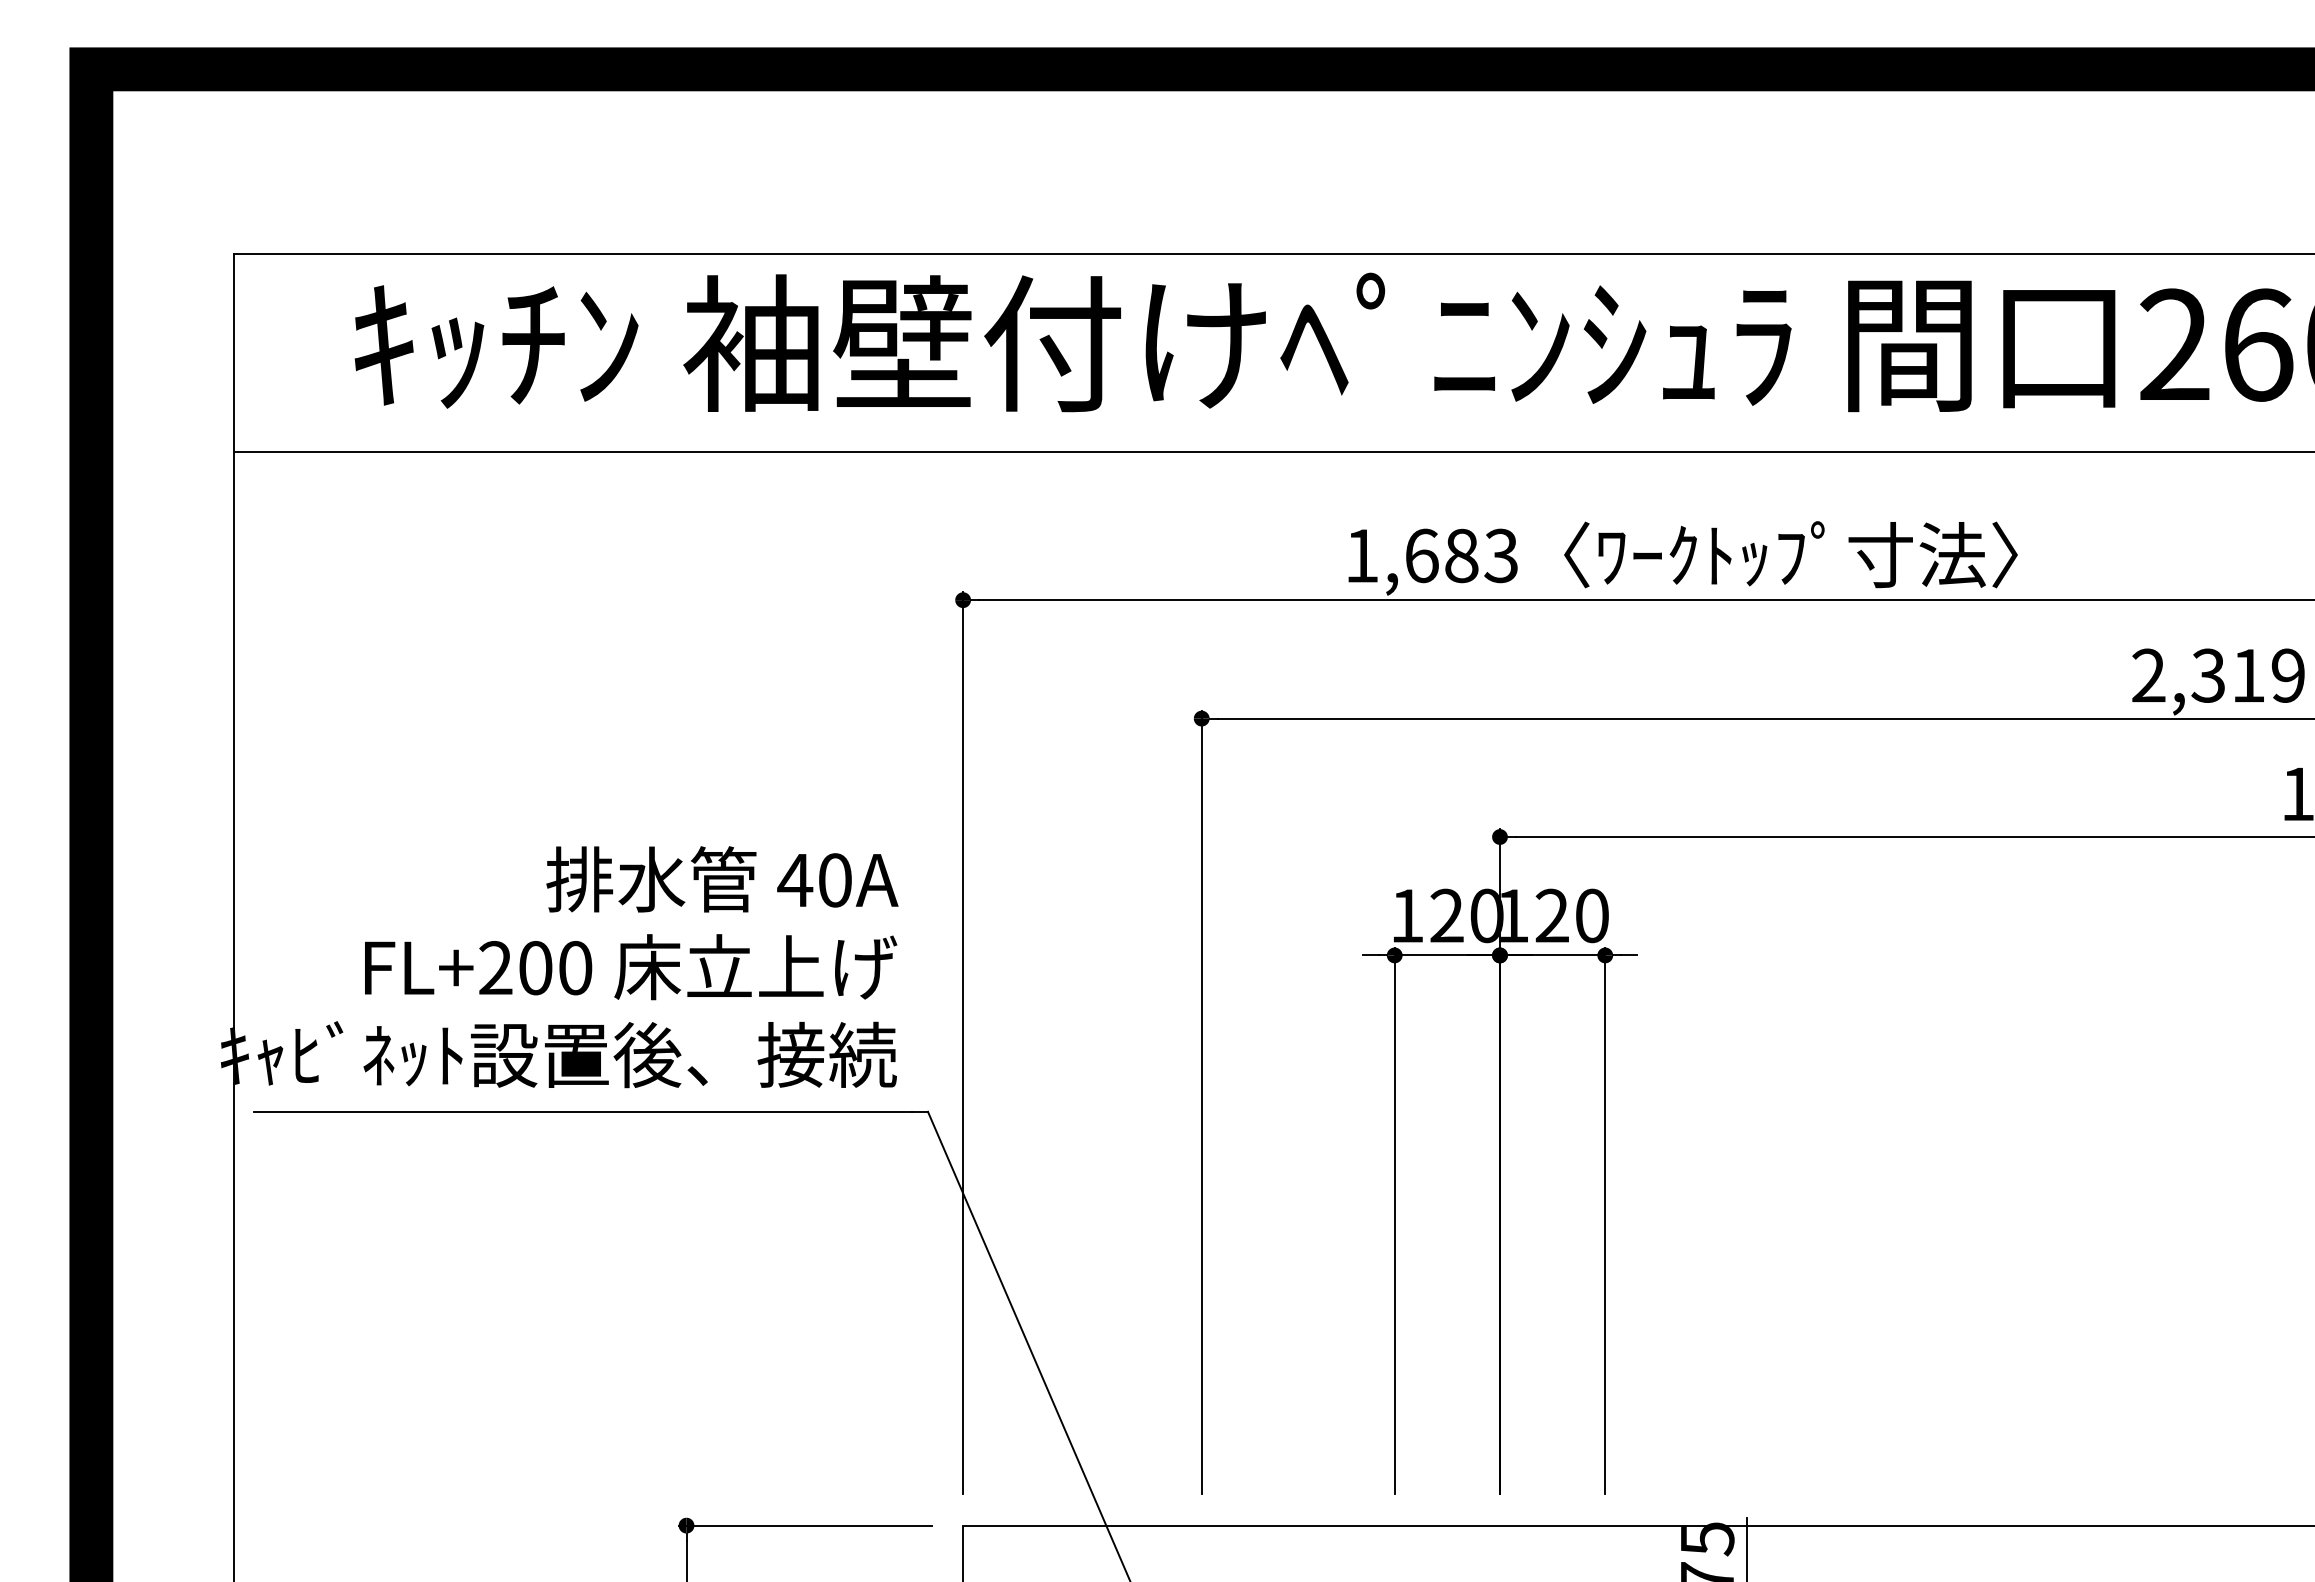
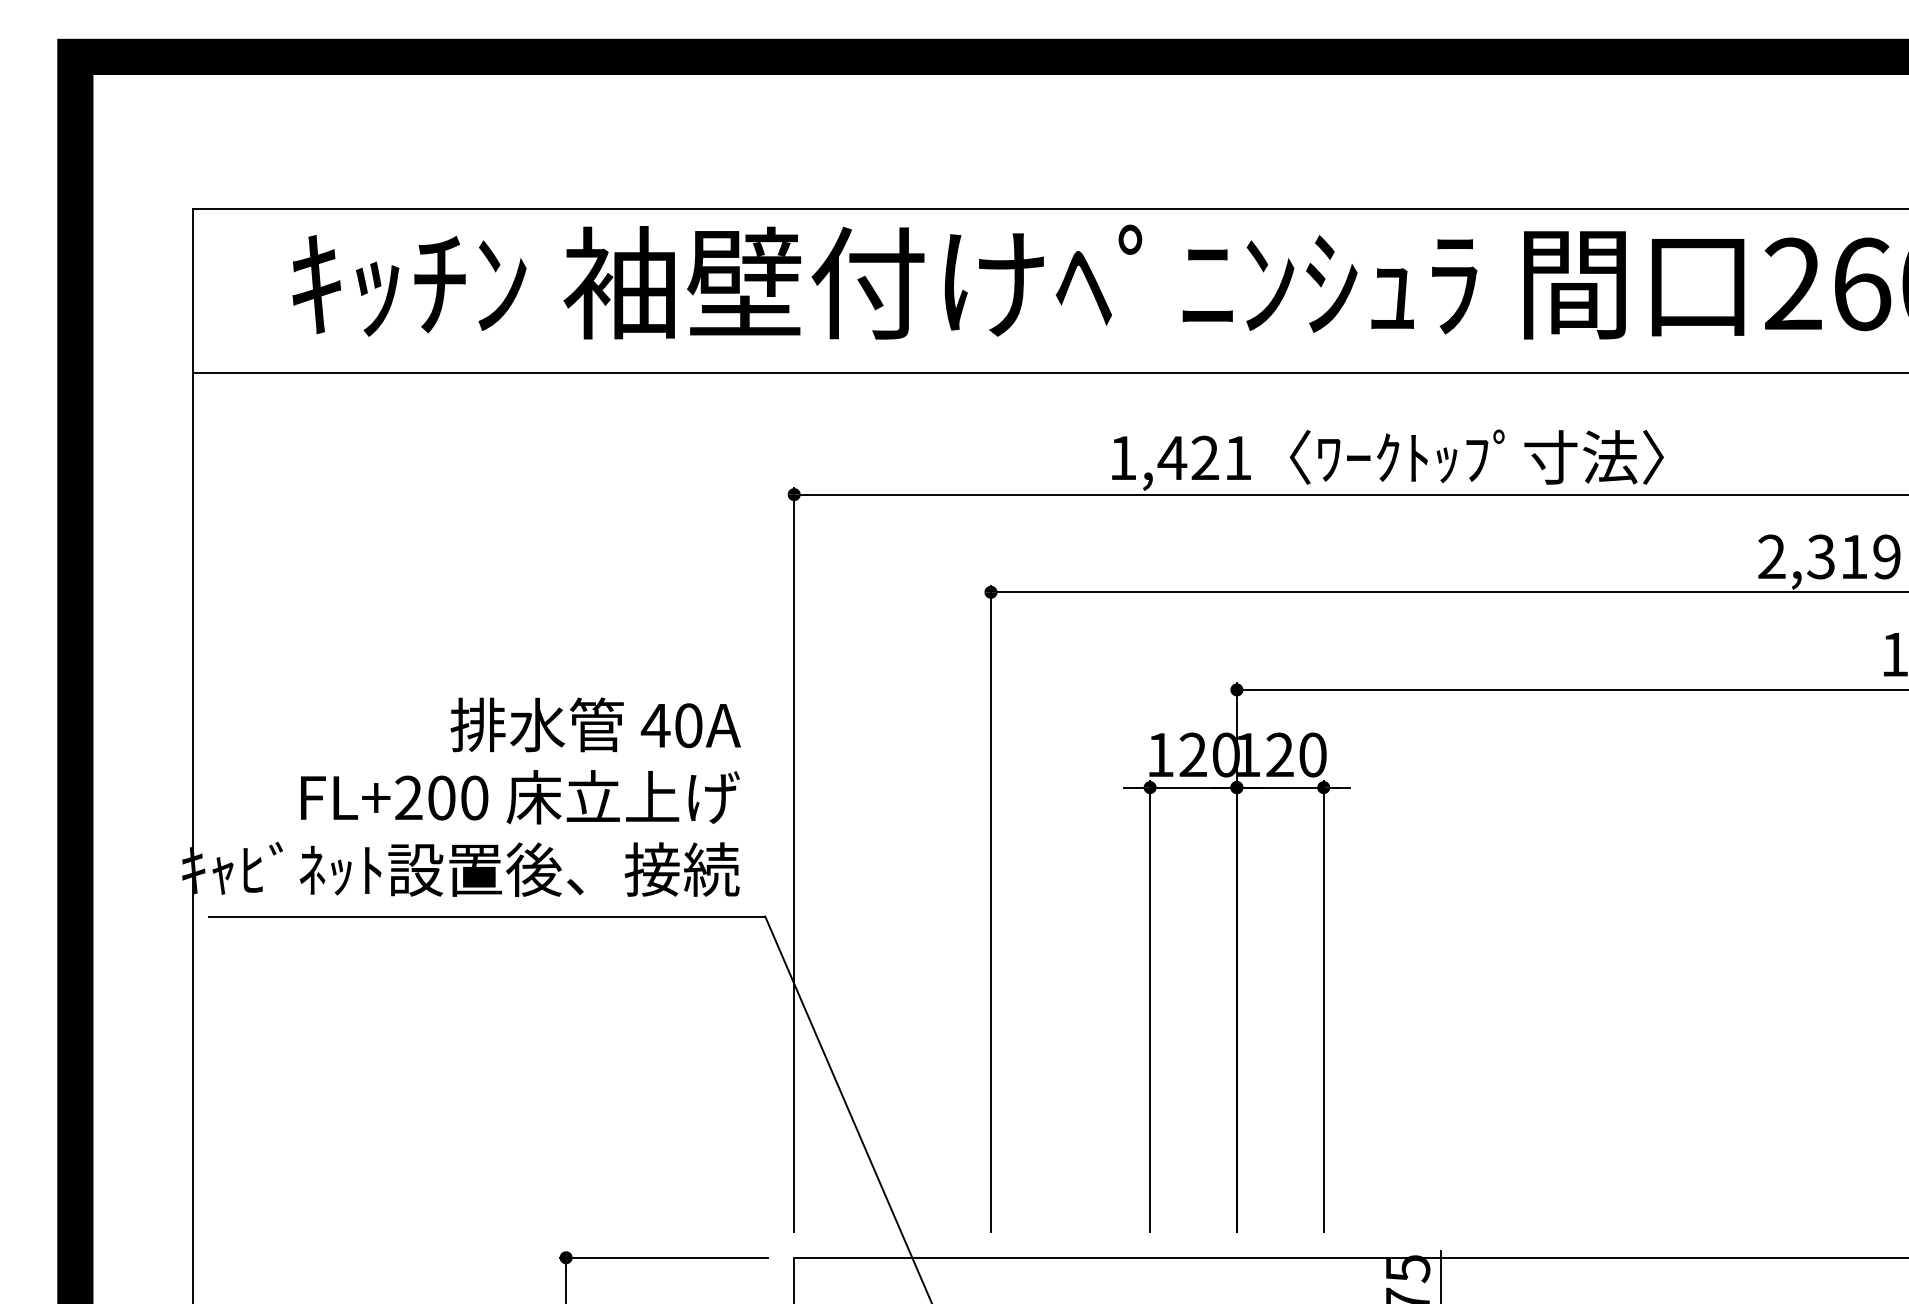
text: (1460, 555) -> (1204, 457), 1,683 -> 1,421

